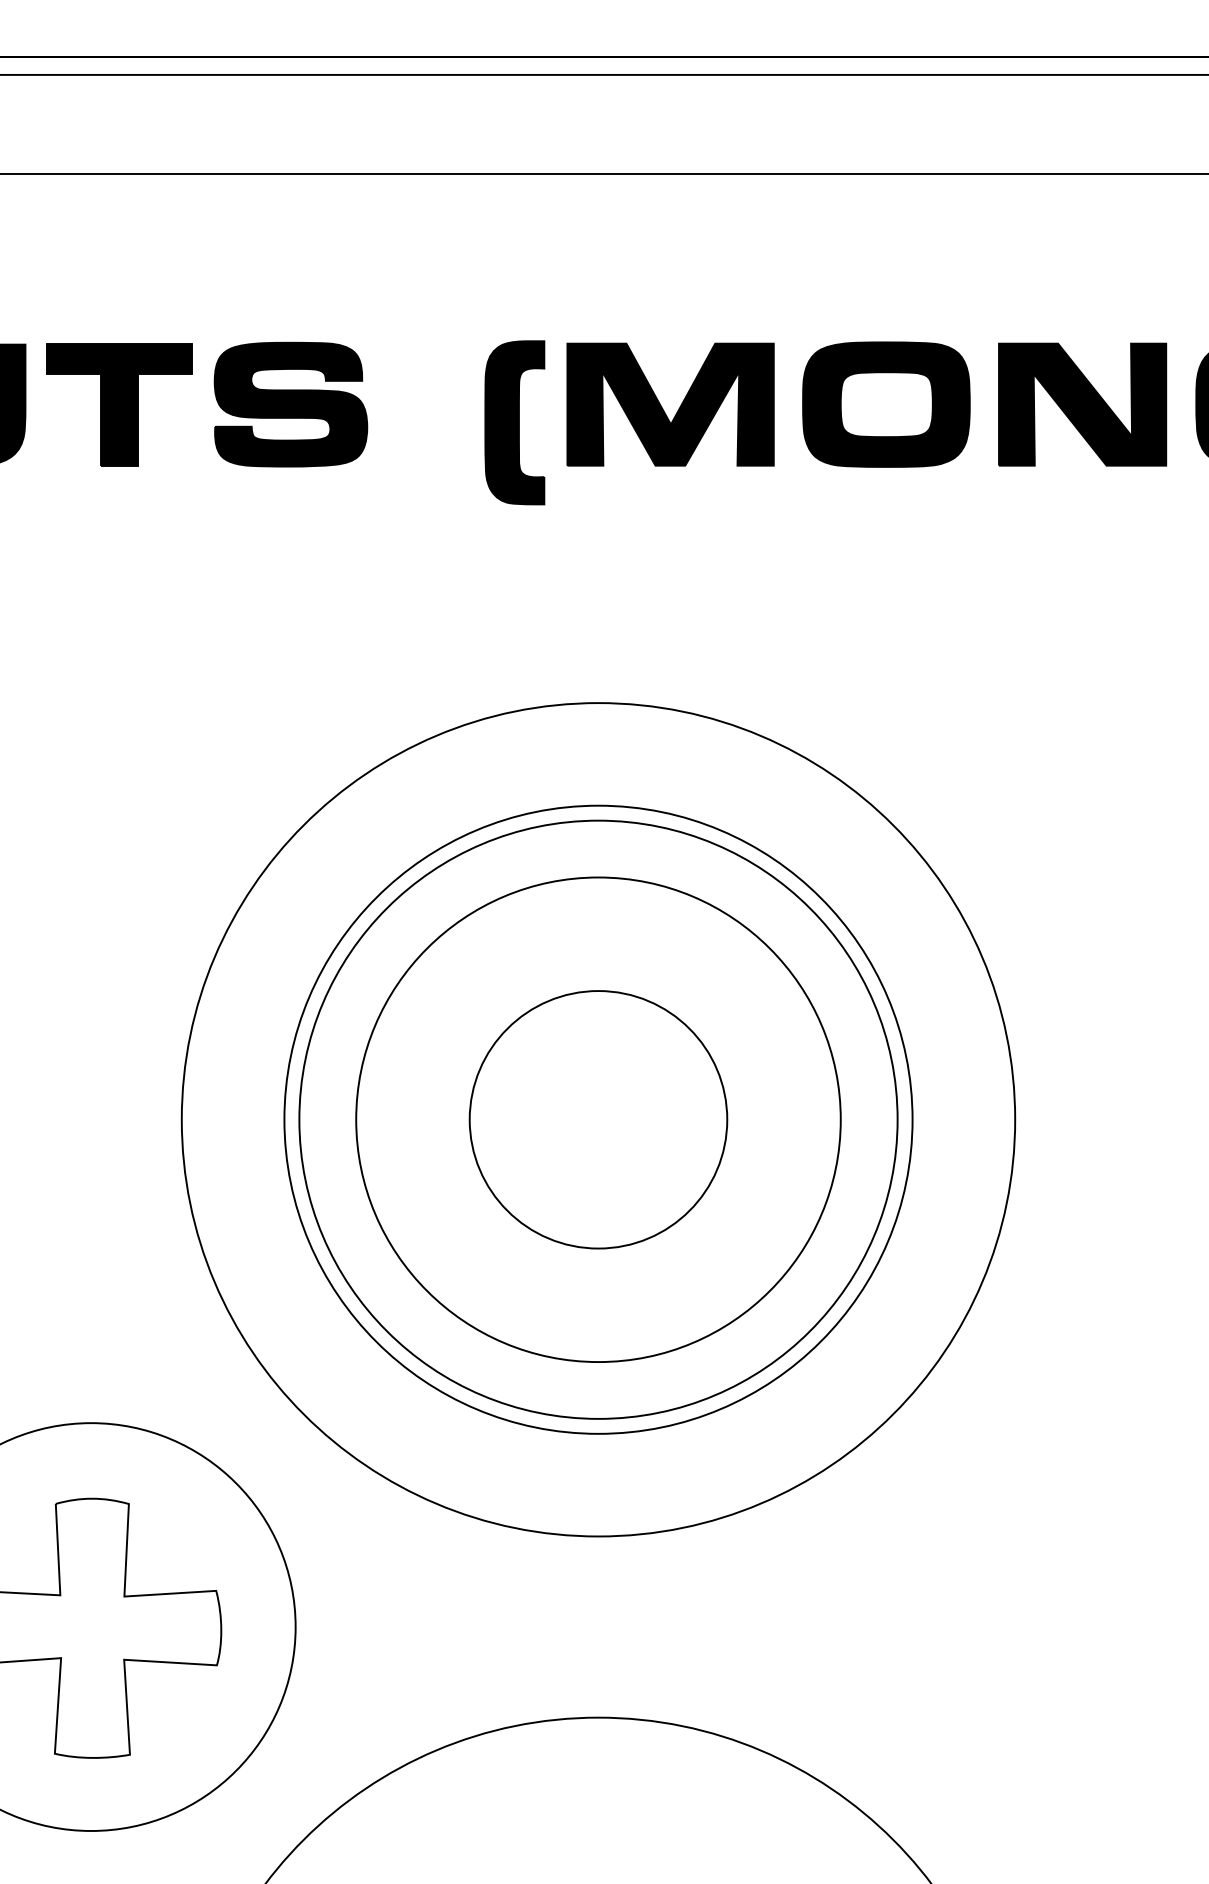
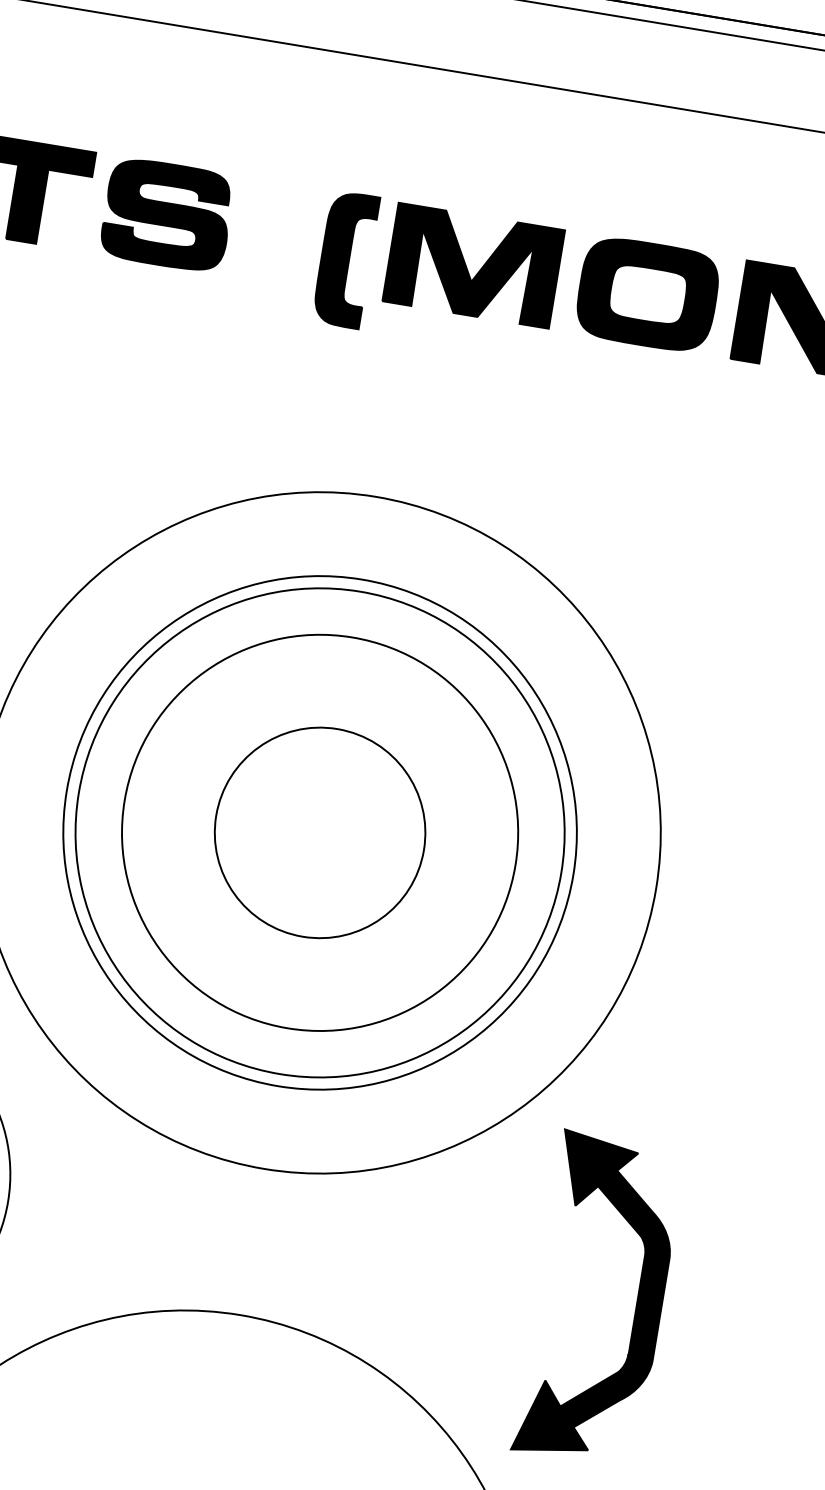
part: (1074, 1626) -> (636, 1305), added

